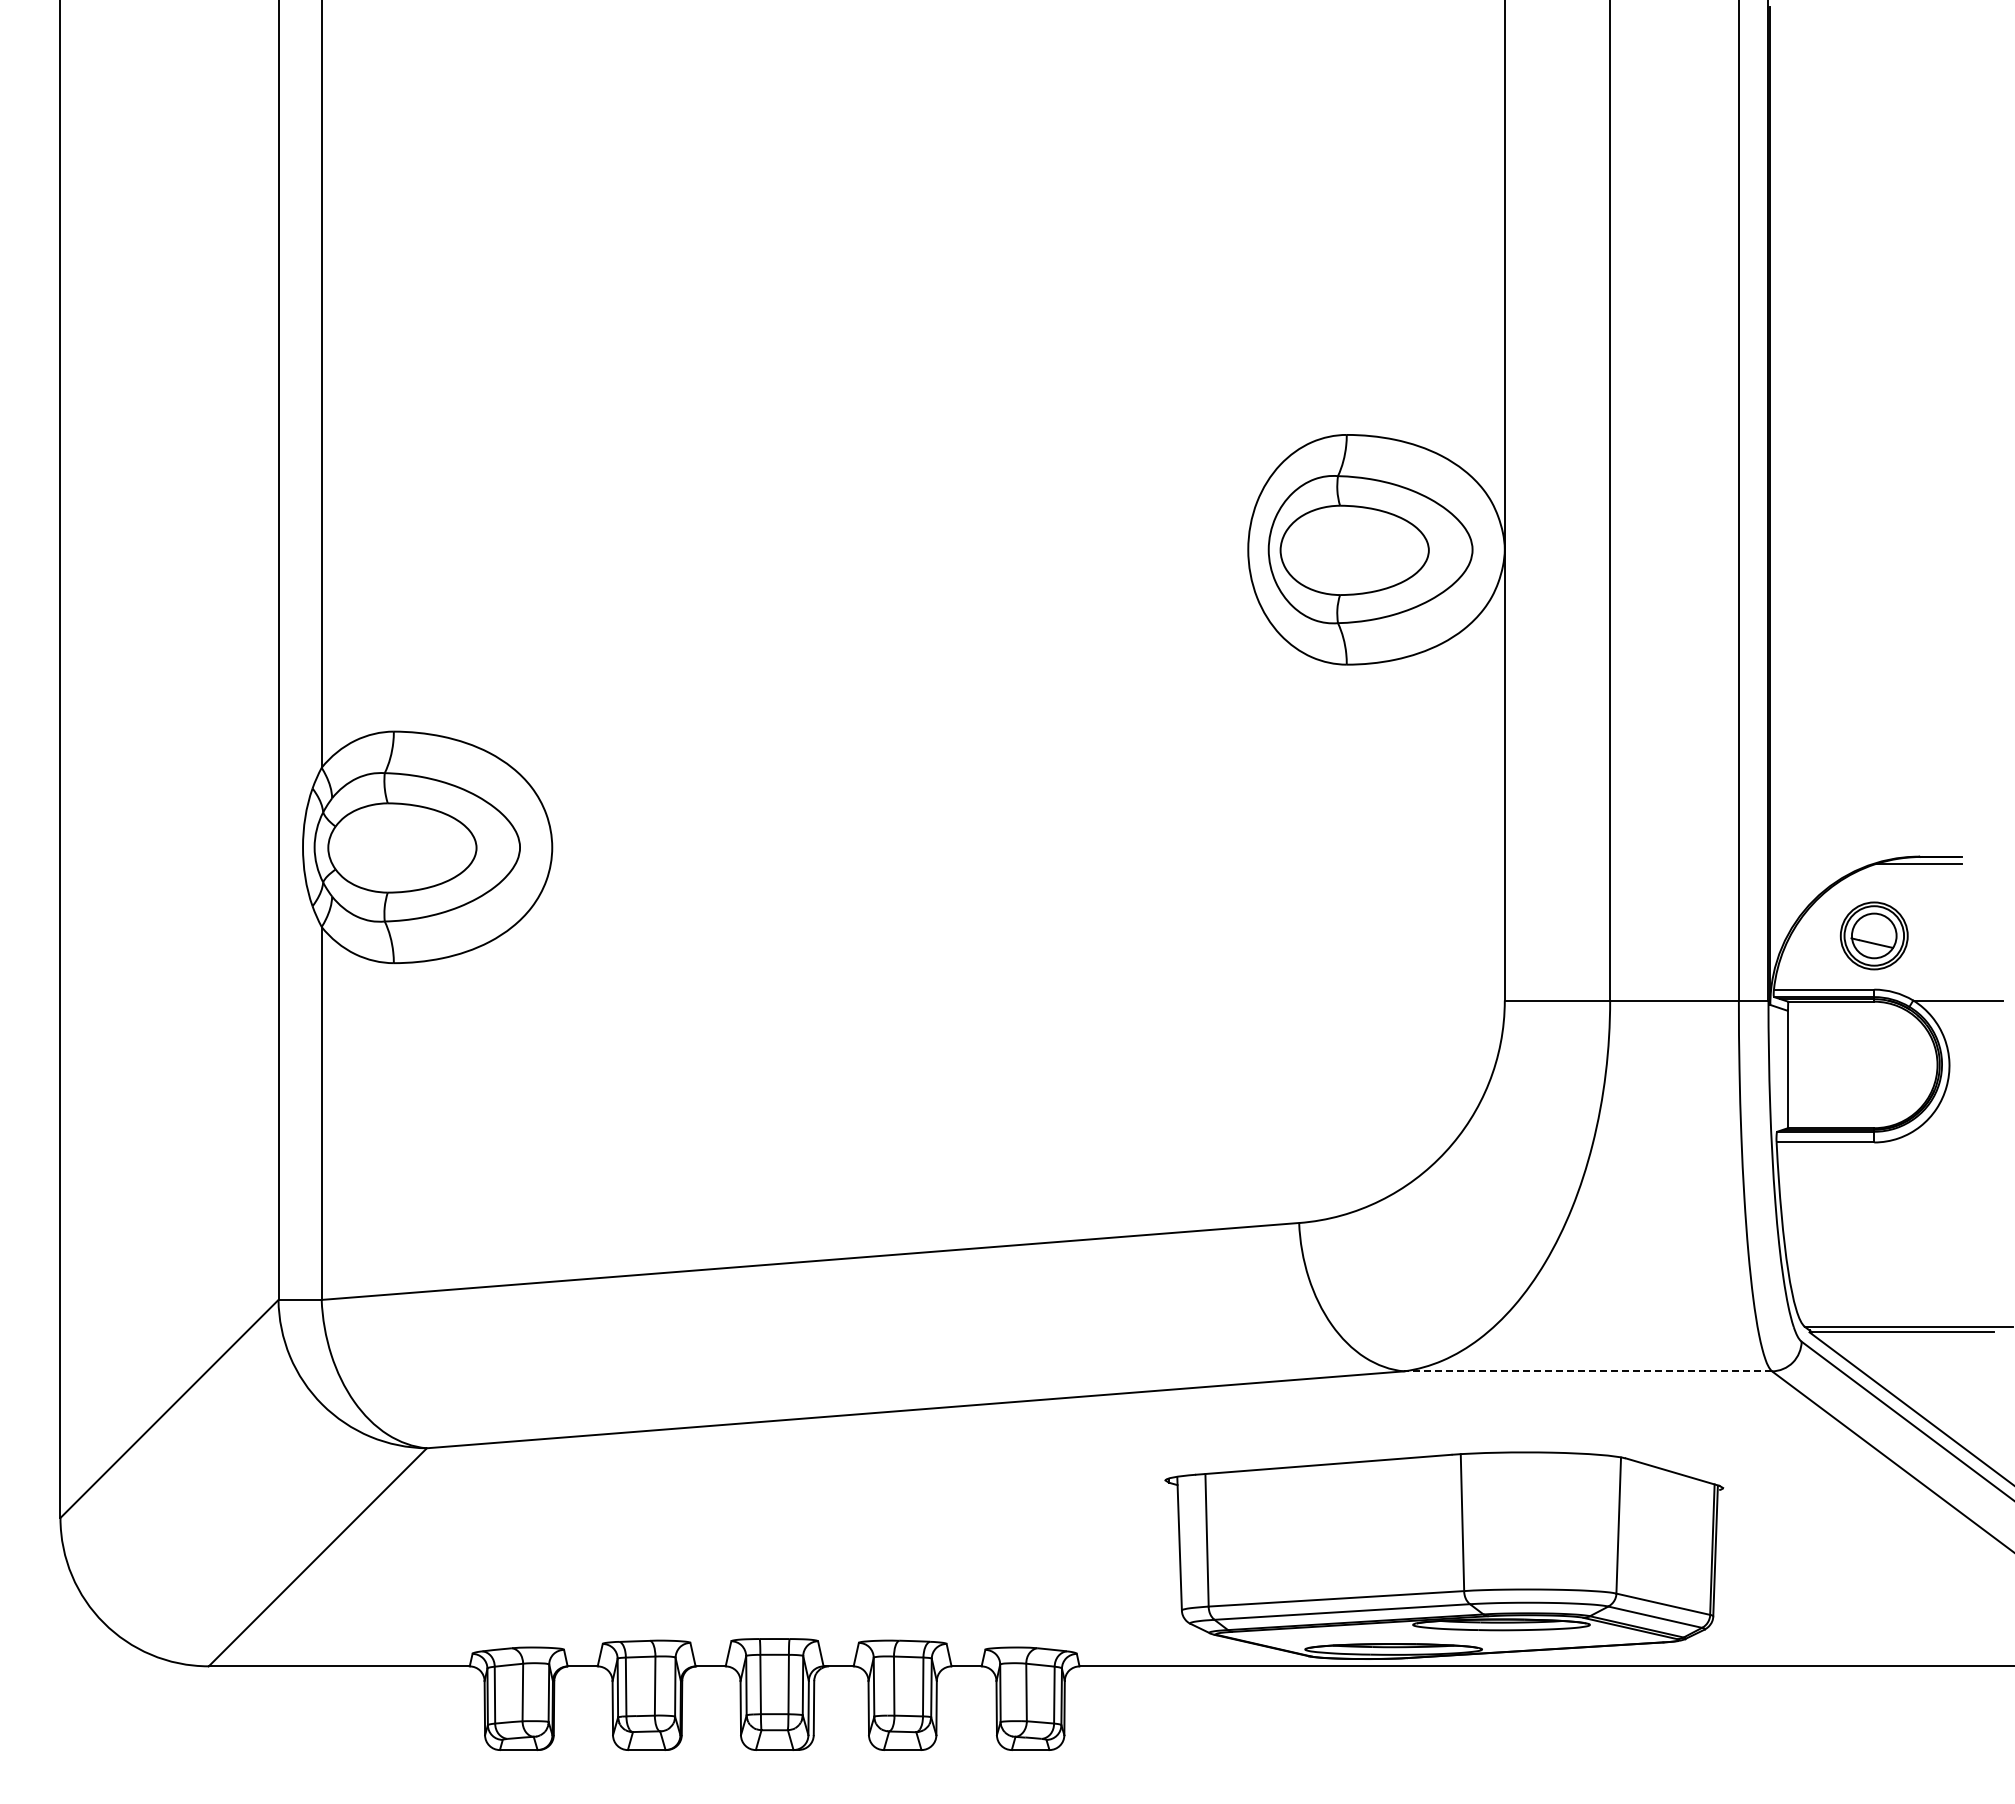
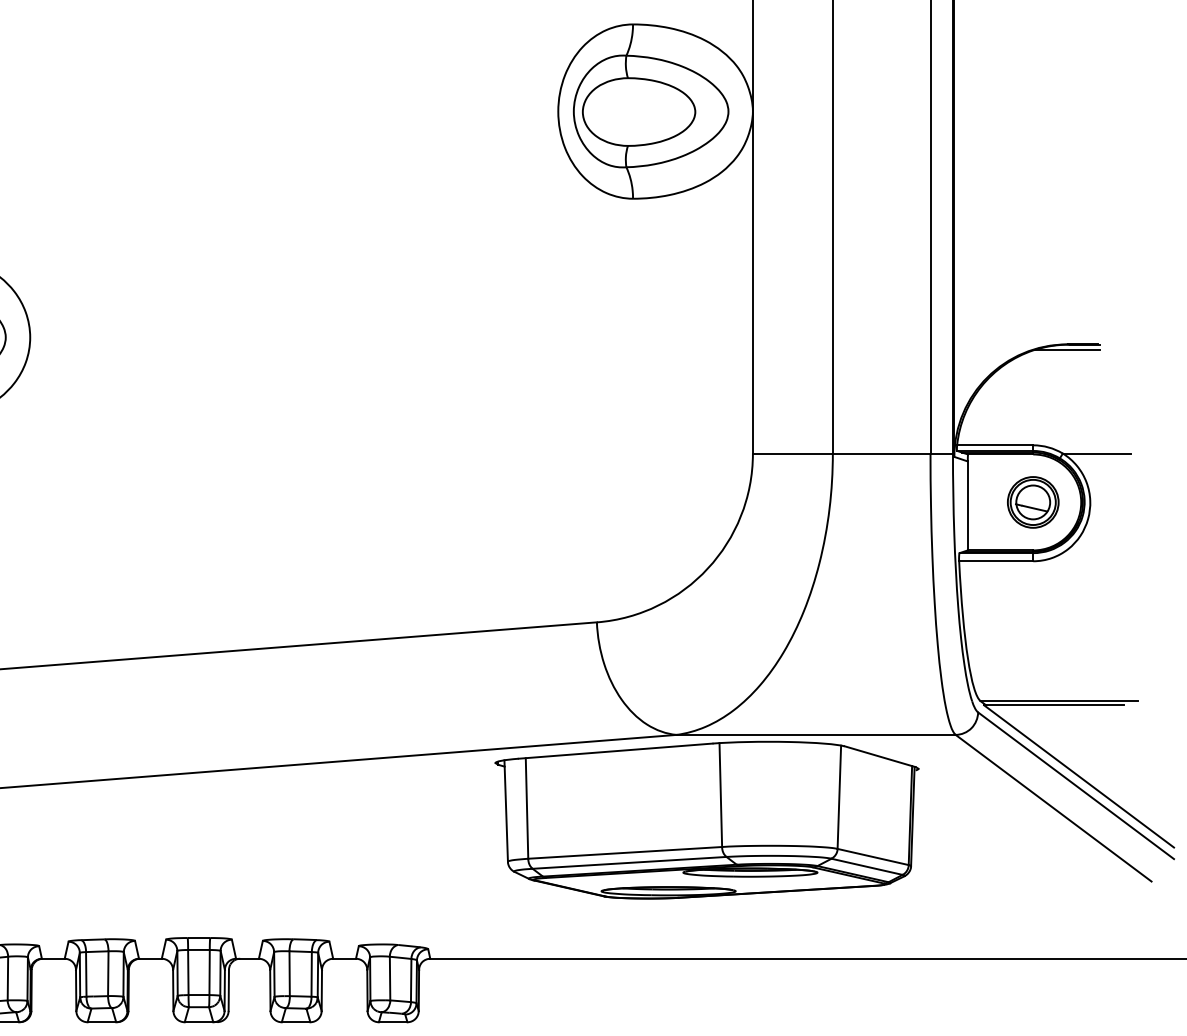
part: (1873, 935) -> (1032, 502), moved
line: (1588, 1371) -> (816, 735), dashed -> solid
part: (1444, 1555) -> (707, 820), moved

